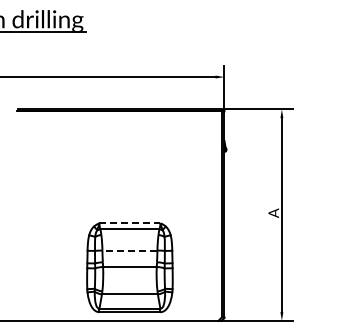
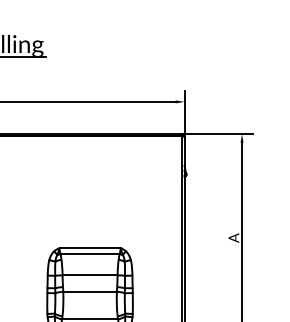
line: (129, 223) -> (89, 248), dashed -> solid
line: (129, 250) -> (89, 275), dashed -> solid

